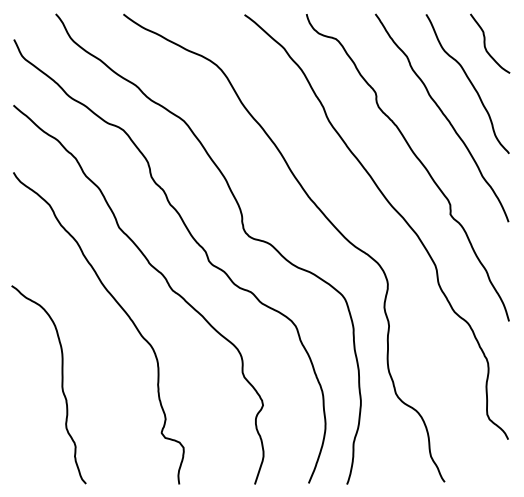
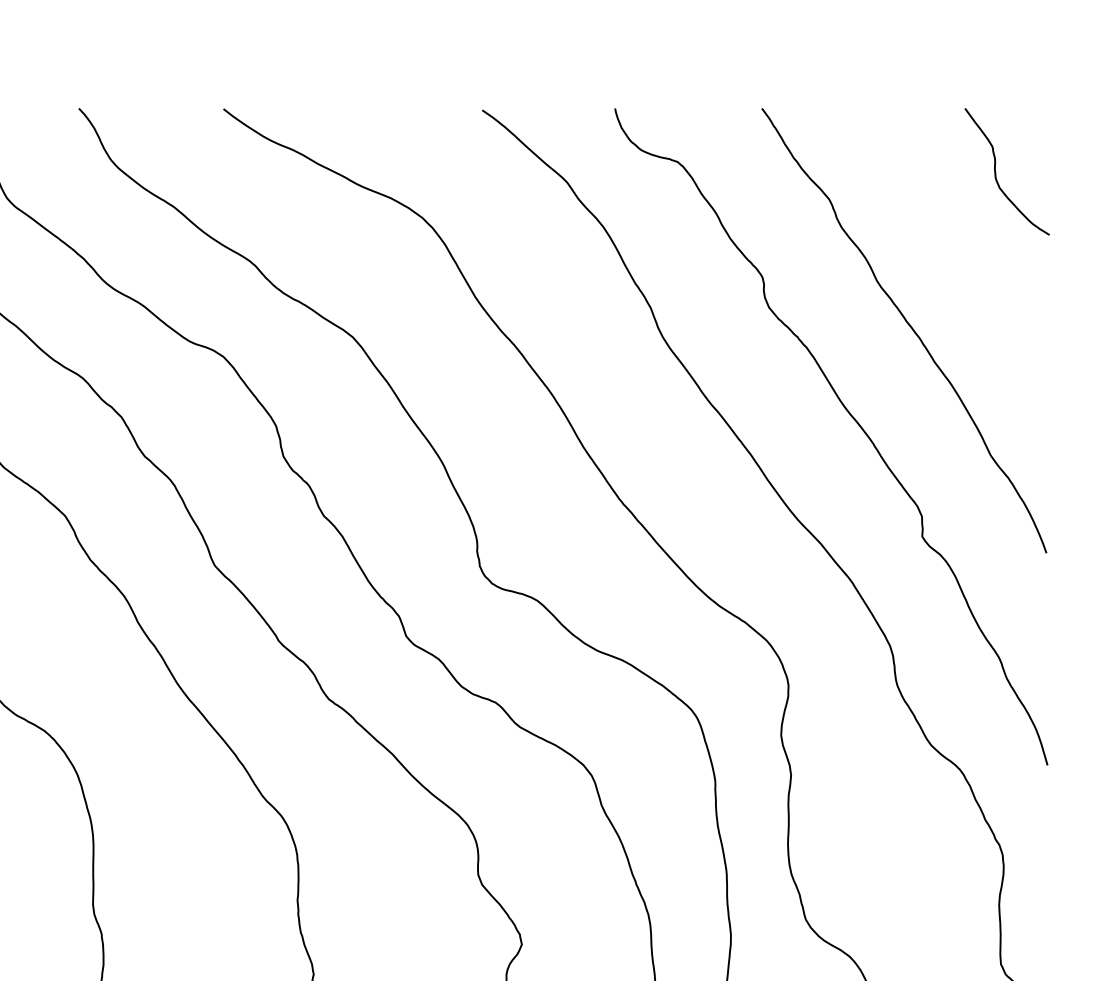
curve: (469, 82) -> (962, 254), removed

